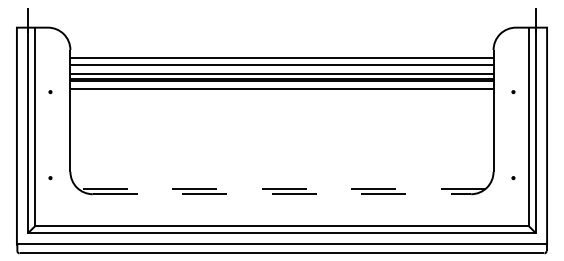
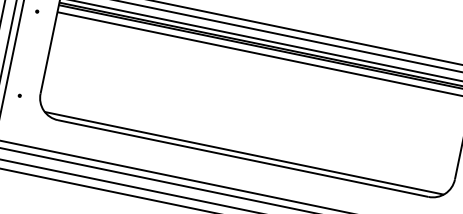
line: (282, 188) -> (244, 153), dashed -> solid
line: (282, 194) -> (243, 158), dashed -> solid

